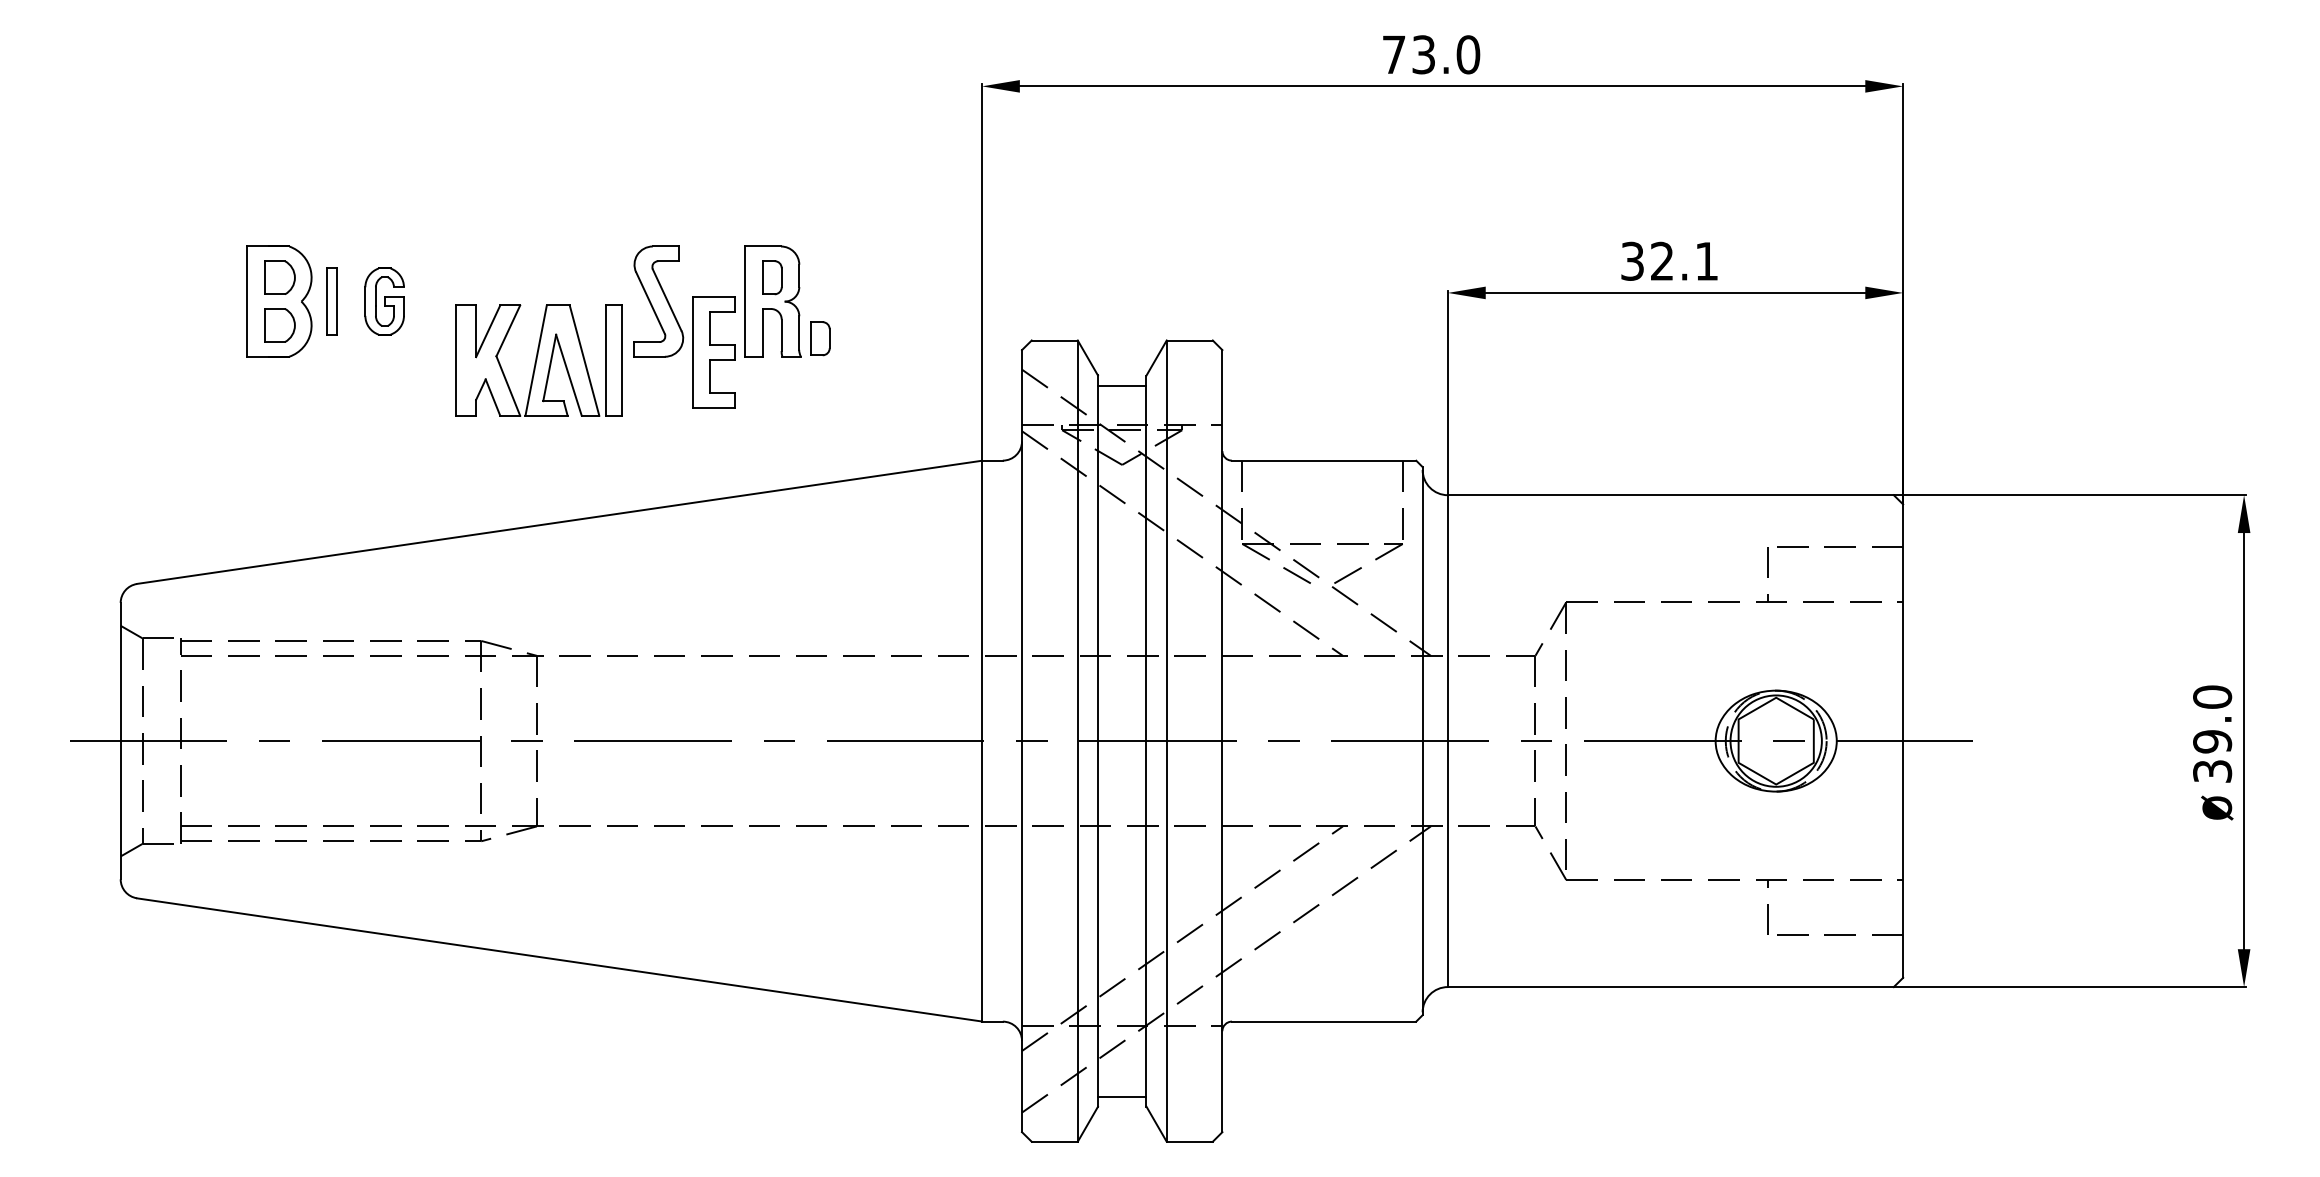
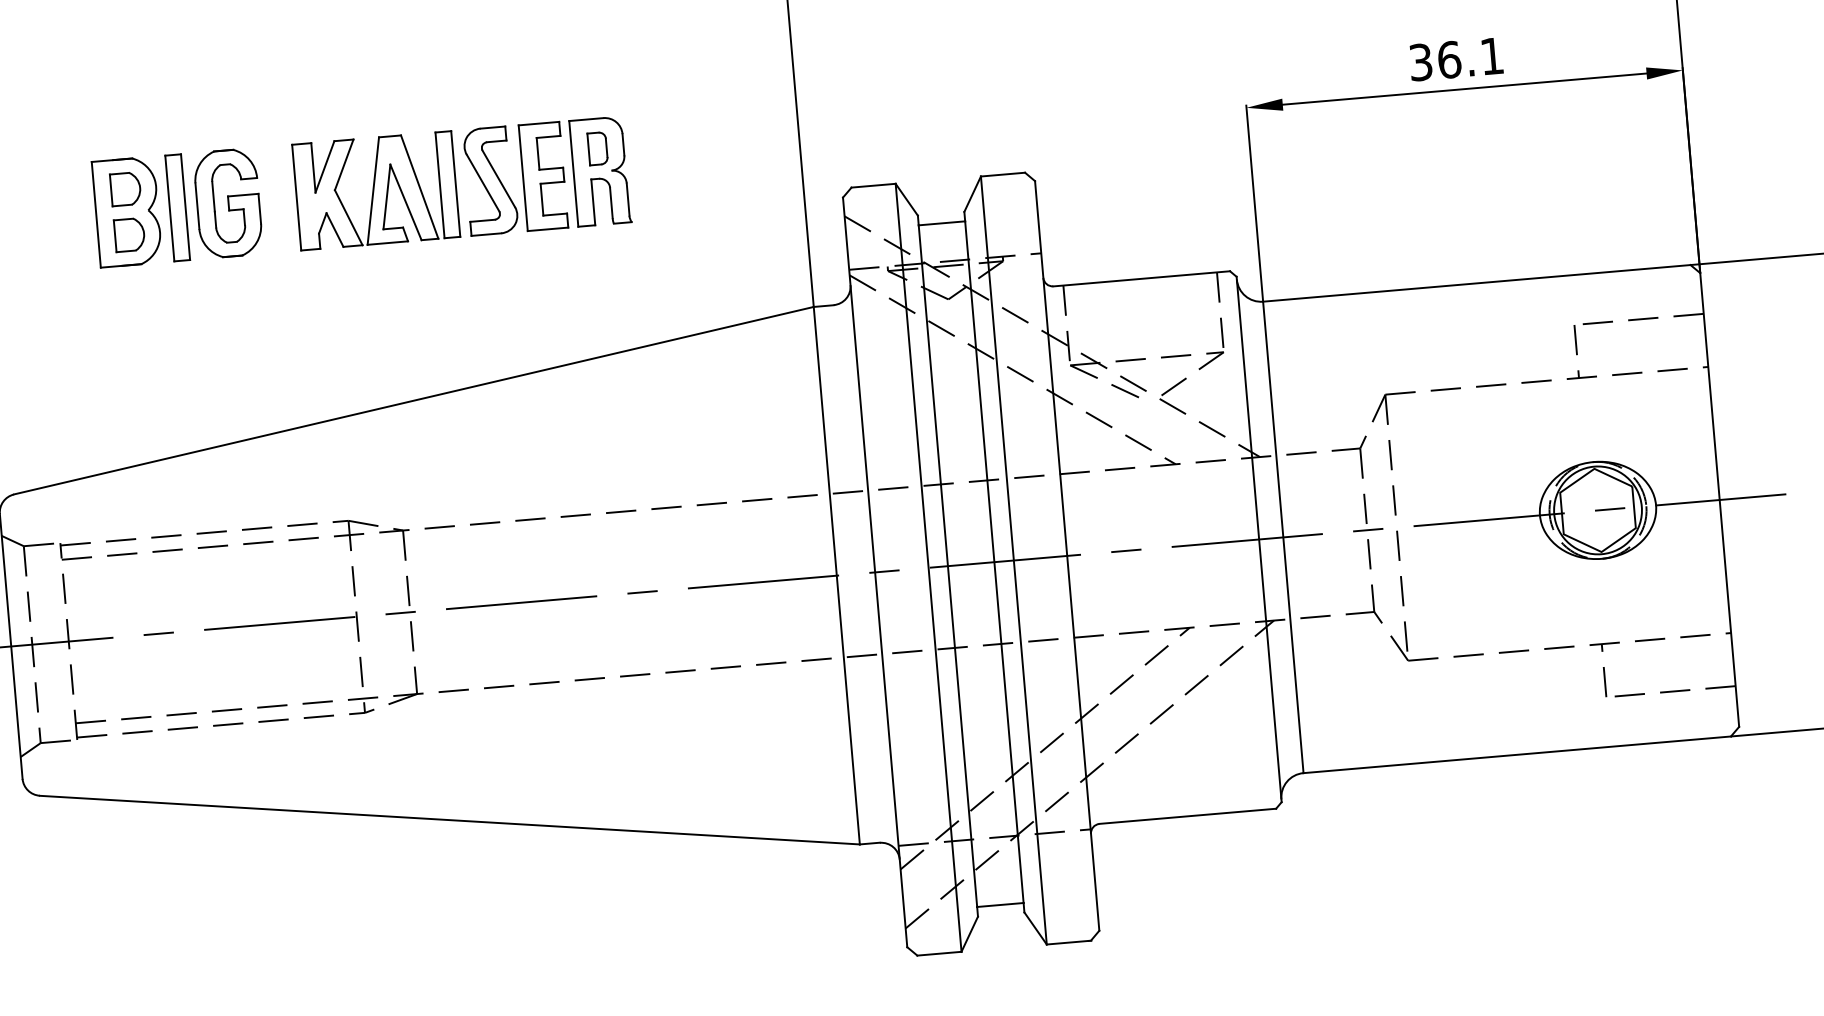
text: (1662, 260) -> (1449, 59), 32.1 -> 36.1
part: (331, 301) -> (177, 207), size x1.67
part: (384, 301) -> (227, 203), size x1.67
part: (820, 338) -> (648, 203), removed
part: (713, 352) -> (543, 176), moved
part: (538, 360) -> (375, 190), moved

